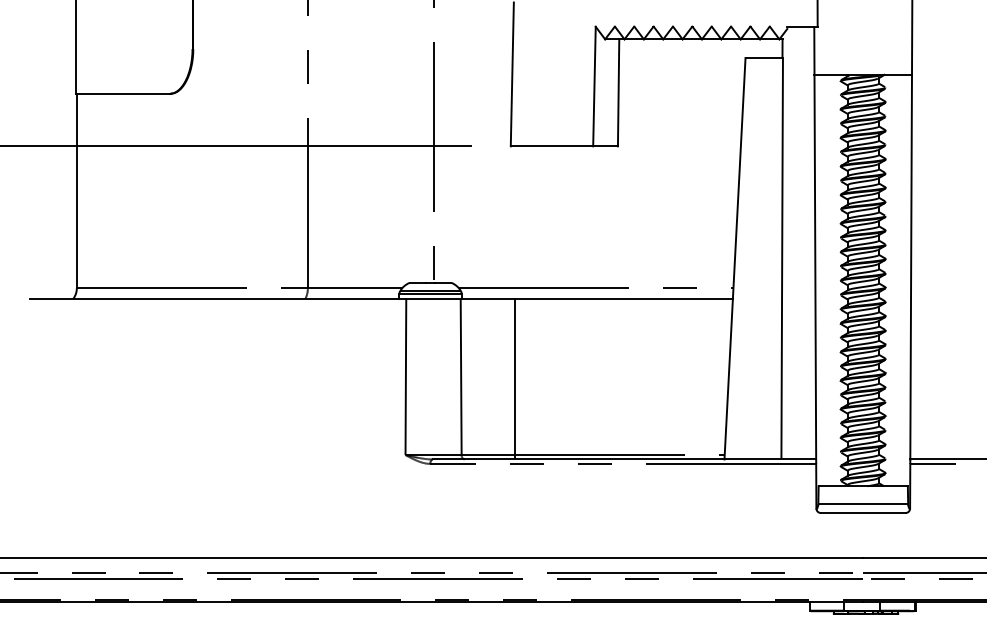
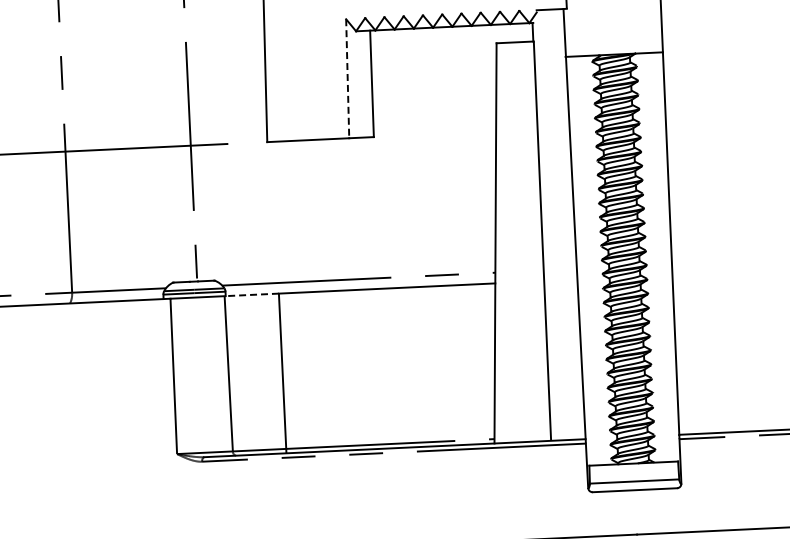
line: (594, 86) -> (347, 78), solid -> dashed
line: (487, 298) -> (251, 294), solid -> dashed

